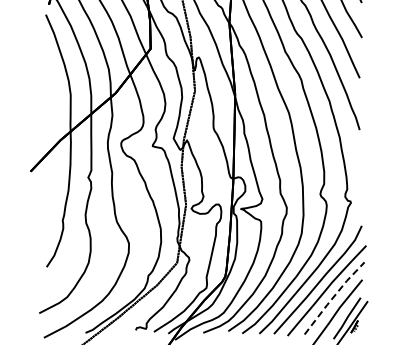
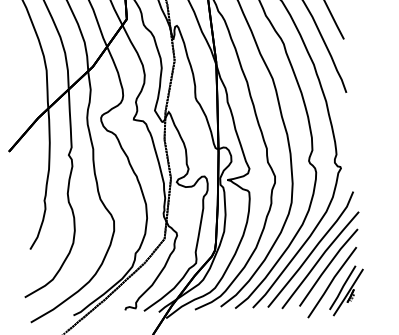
line: (333, 297) -> (327, 266), dashed -> solid

